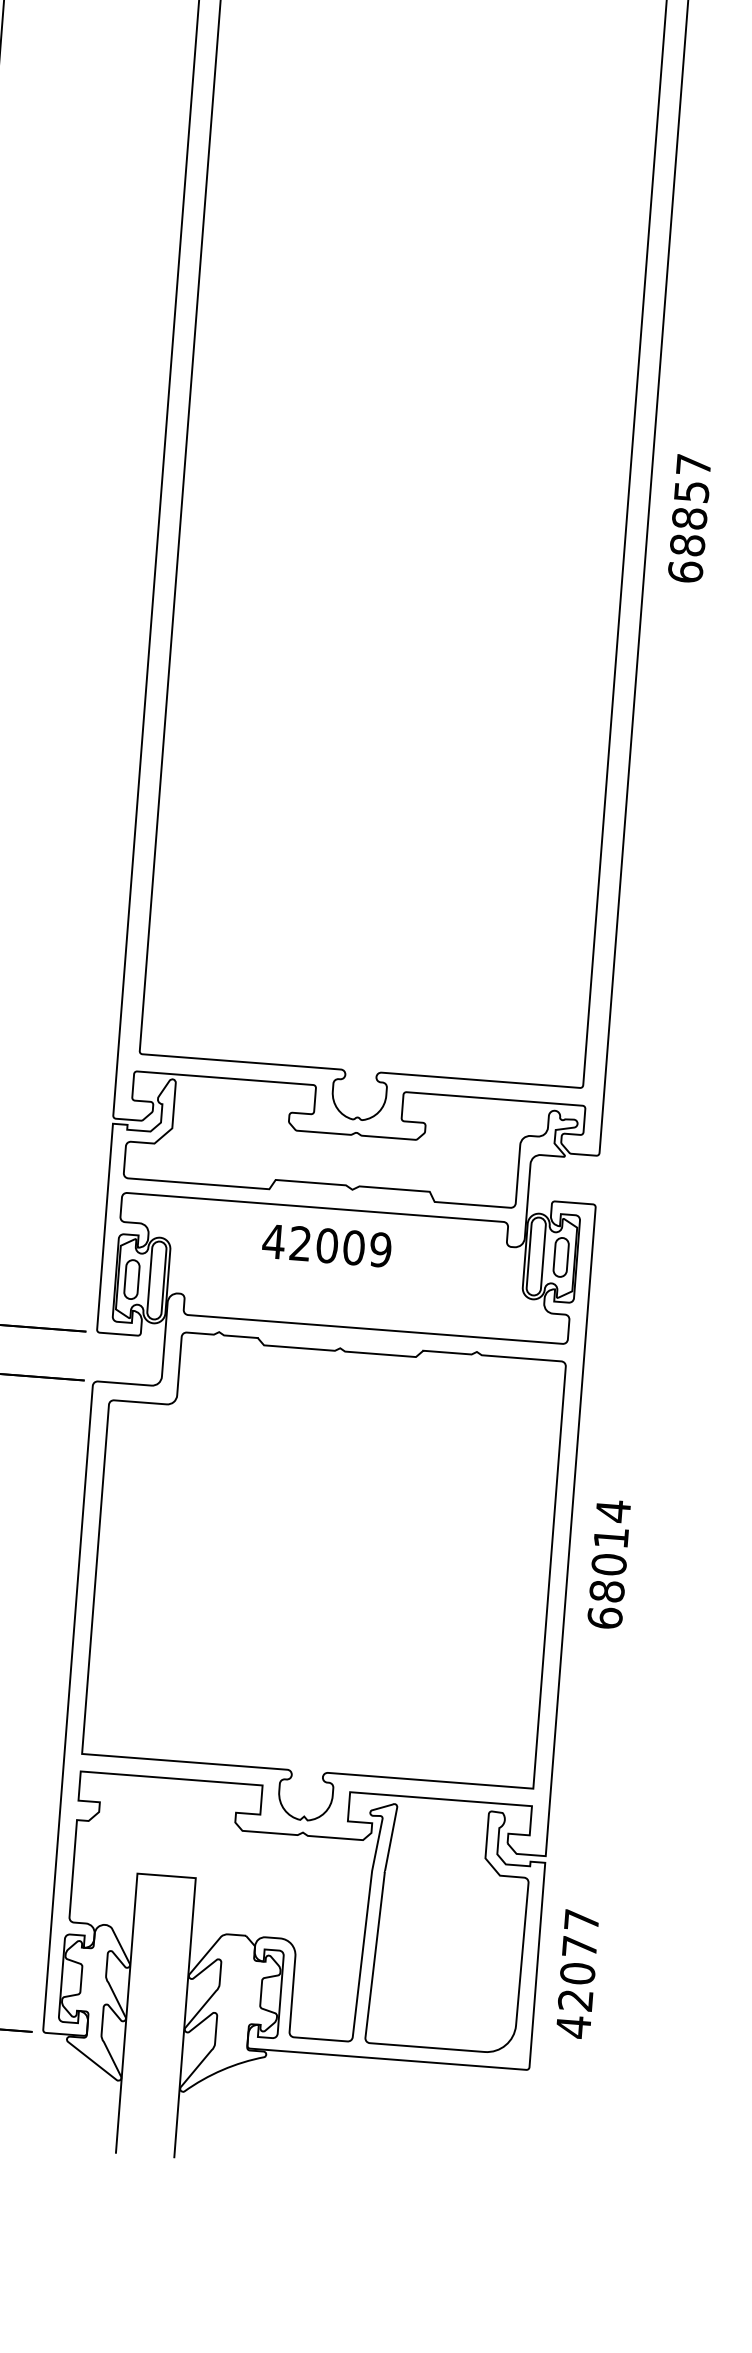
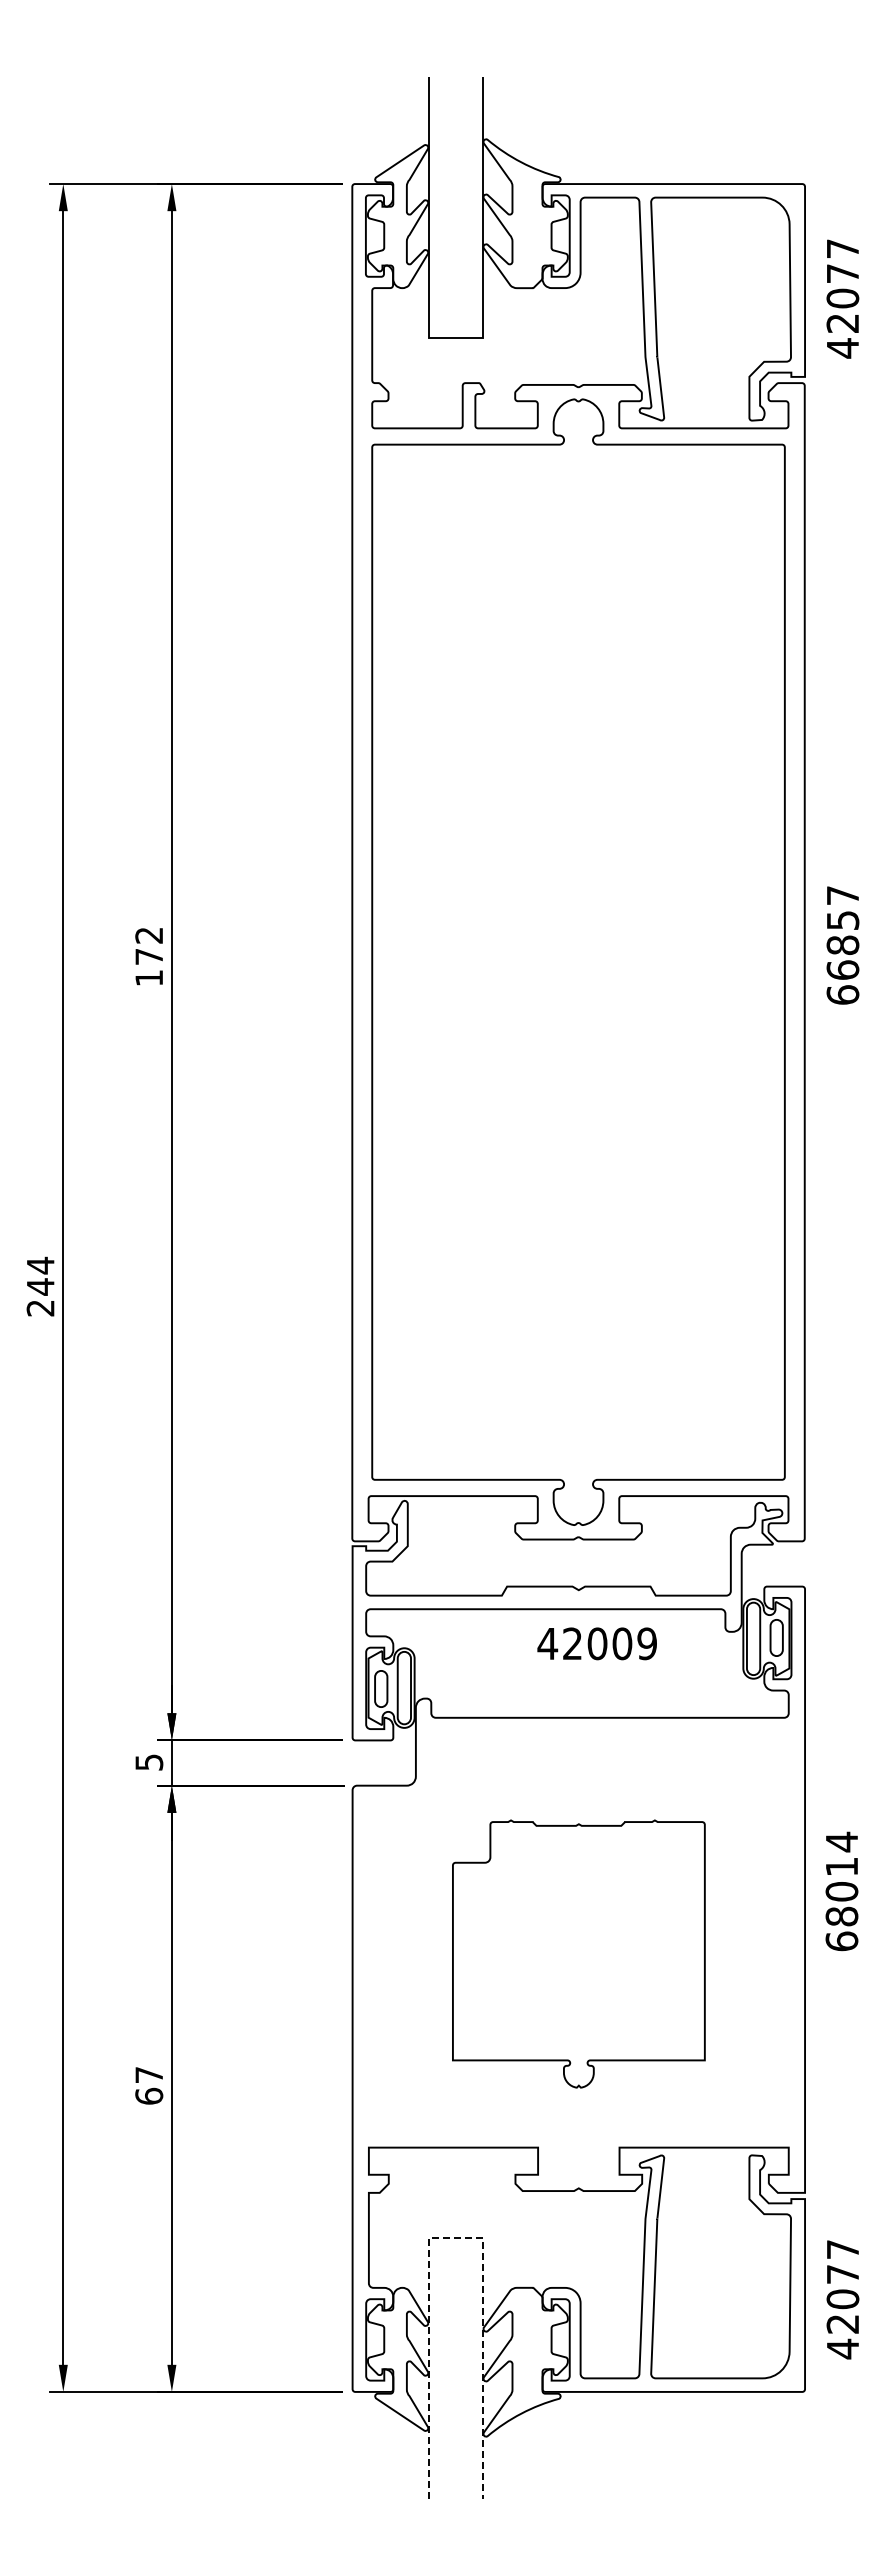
text: (687, 544) -> (842, 969), 68857 -> 66857
text: (326, 1245) -> (596, 1643), moved
text: (608, 1564) -> (841, 1891), moved
part: (322, 1580) -> (578, 1953), size x0.6
line: (167, 1876) -> (456, 2238), solid -> dashed

